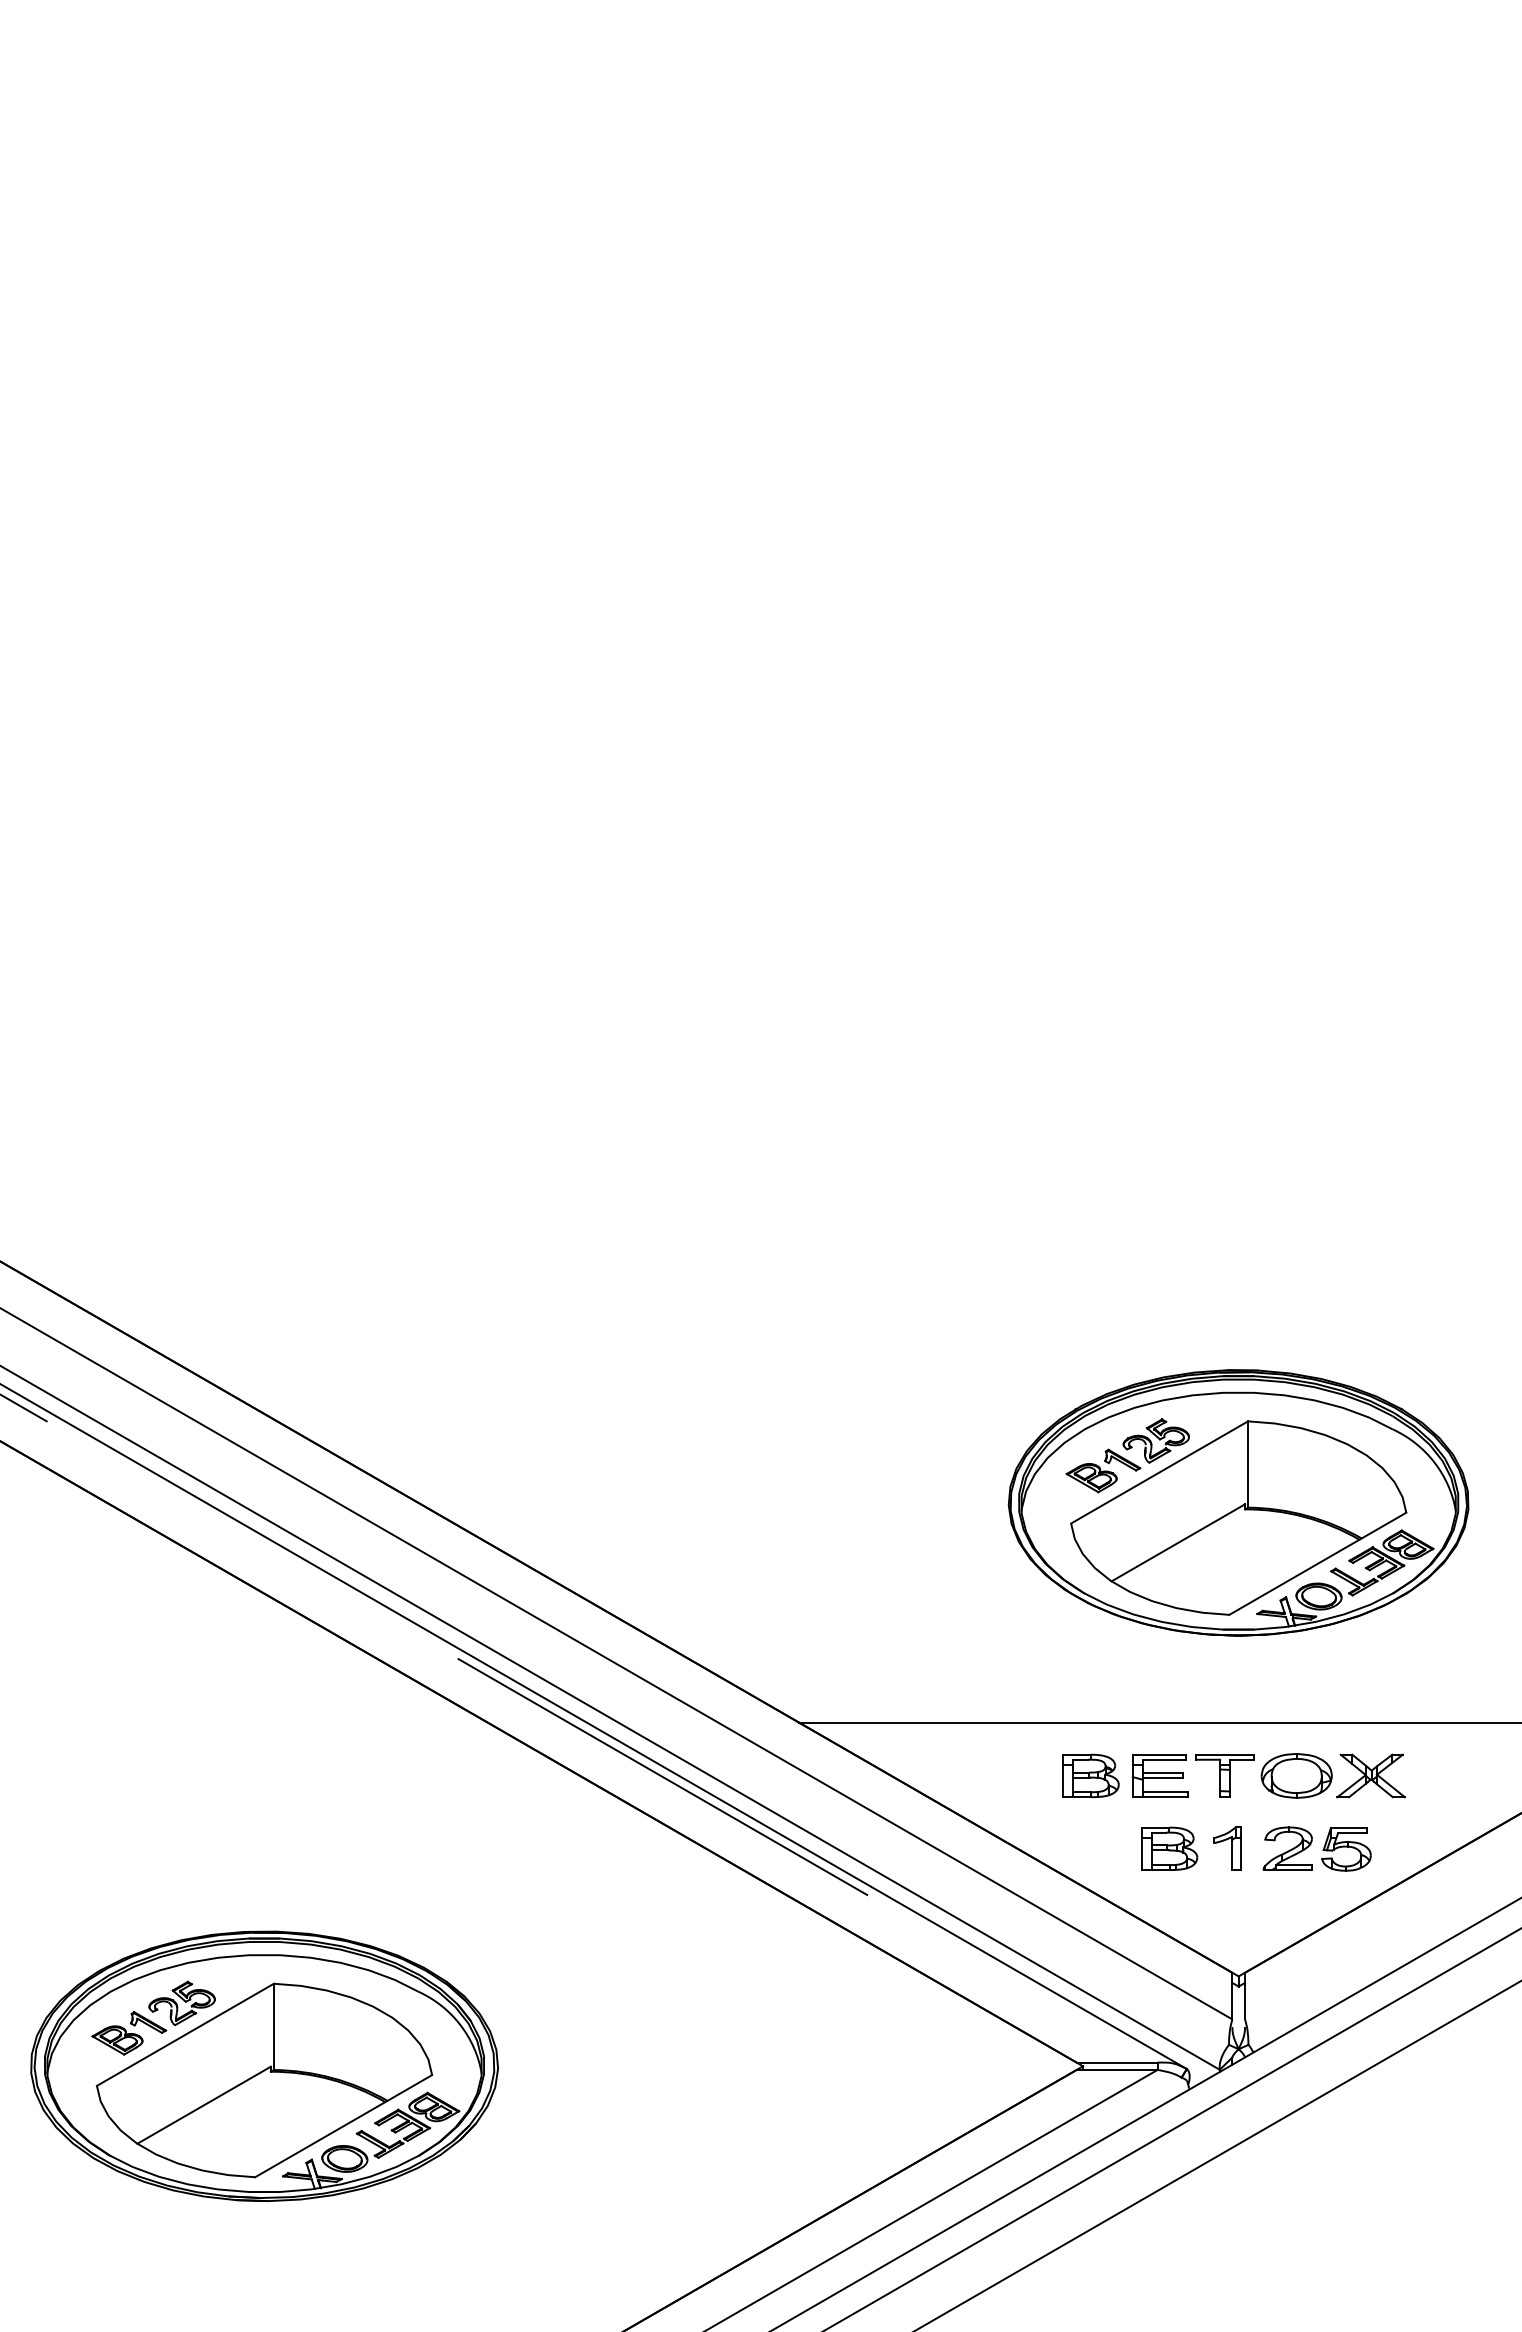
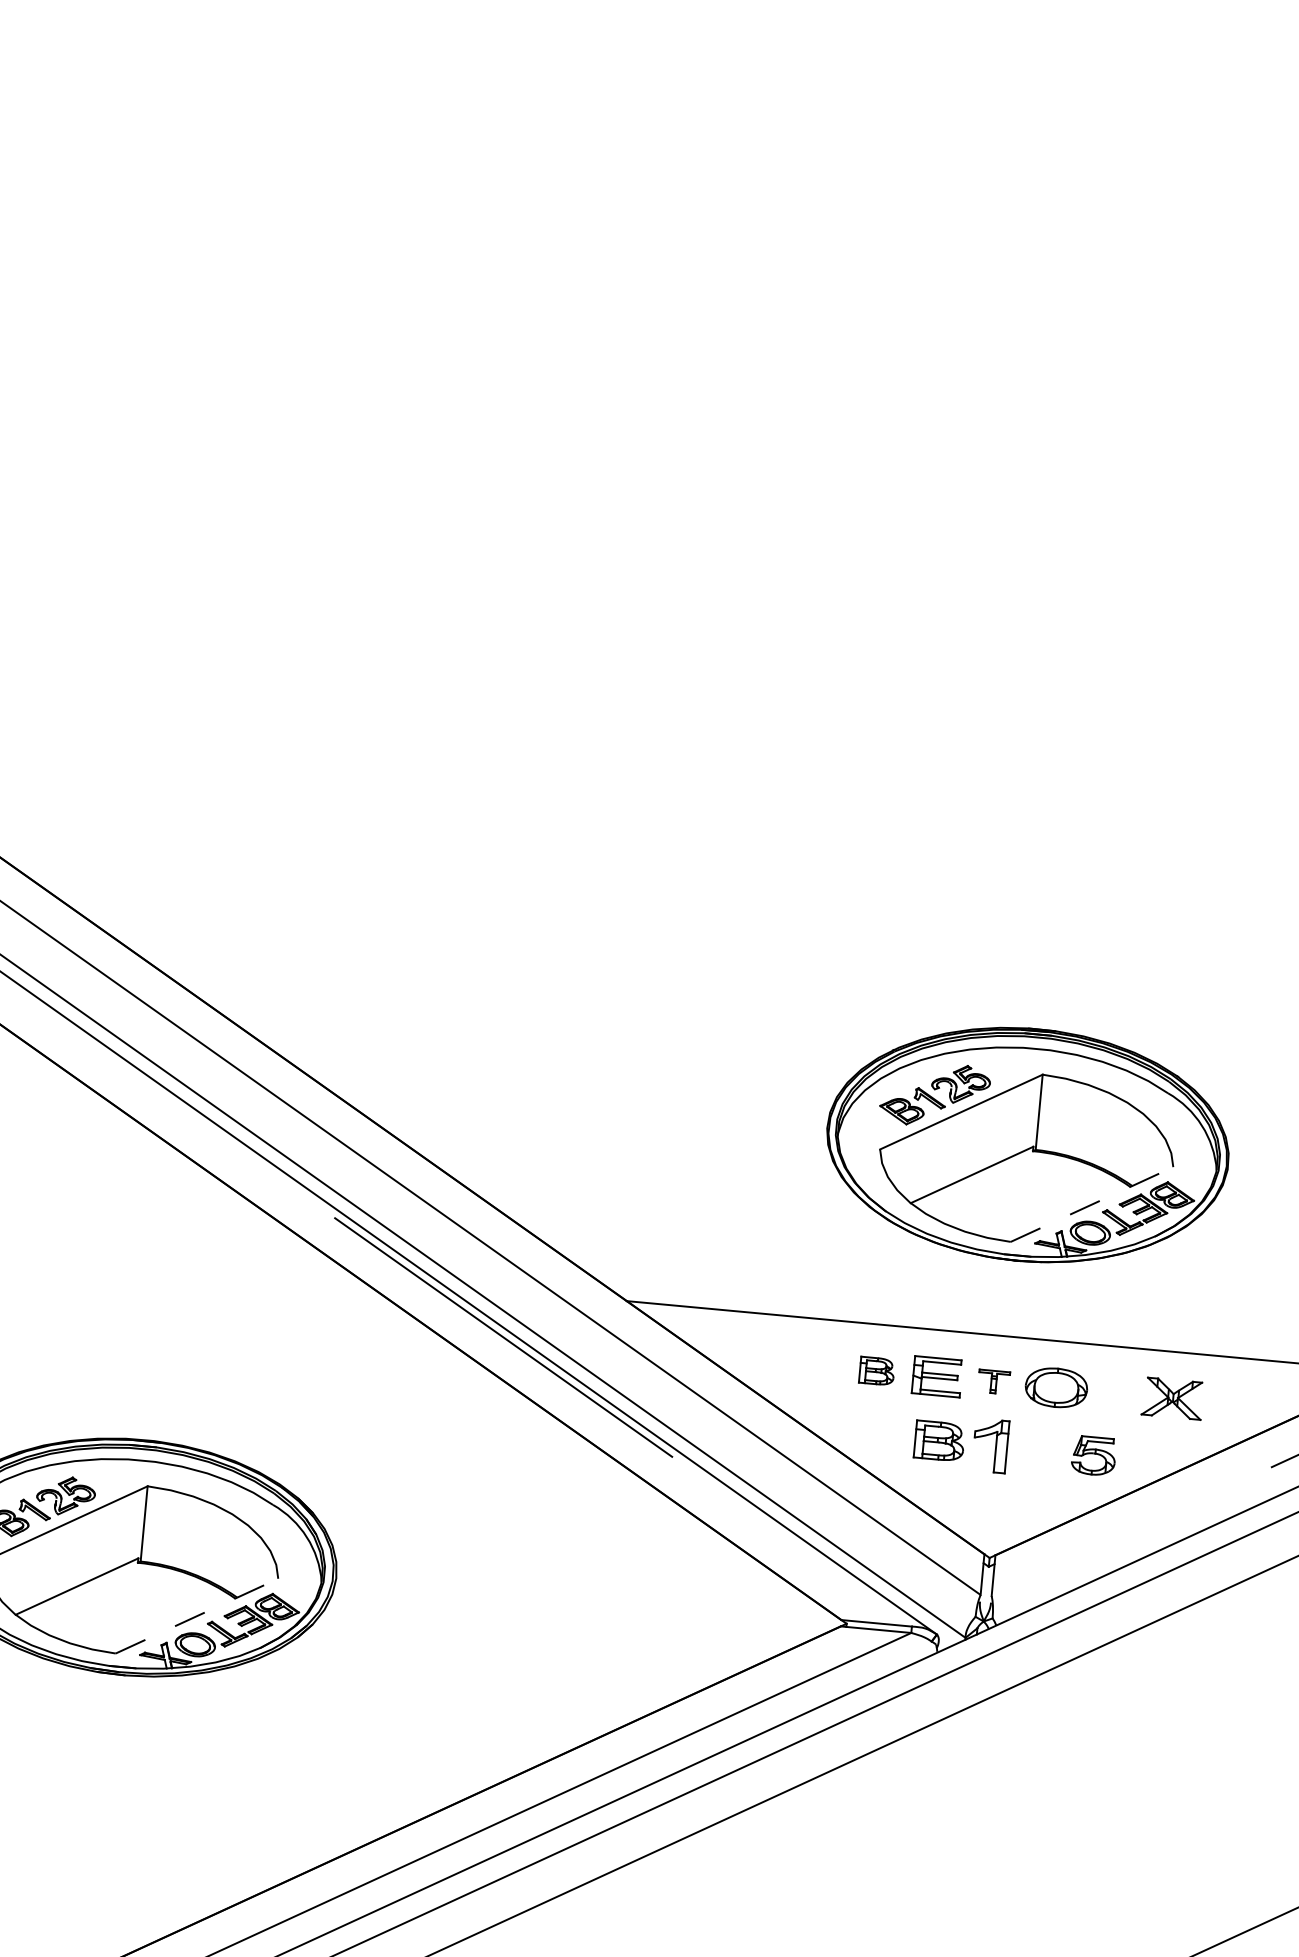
line: (1318, 1563) -> (1092, 1204), solid -> dashed
part: (1090, 1775) -> (876, 1370), size x0.7
part: (1224, 1775) -> (993, 1381), size x0.6
part: (1370, 1775) -> (1172, 1398), moved
part: (1227, 1848) -> (990, 1445), size x1.4
part: (1287, 1848) -> (1042, 1450), removed
line: (344, 2125) -> (197, 1615), solid -> dashed

